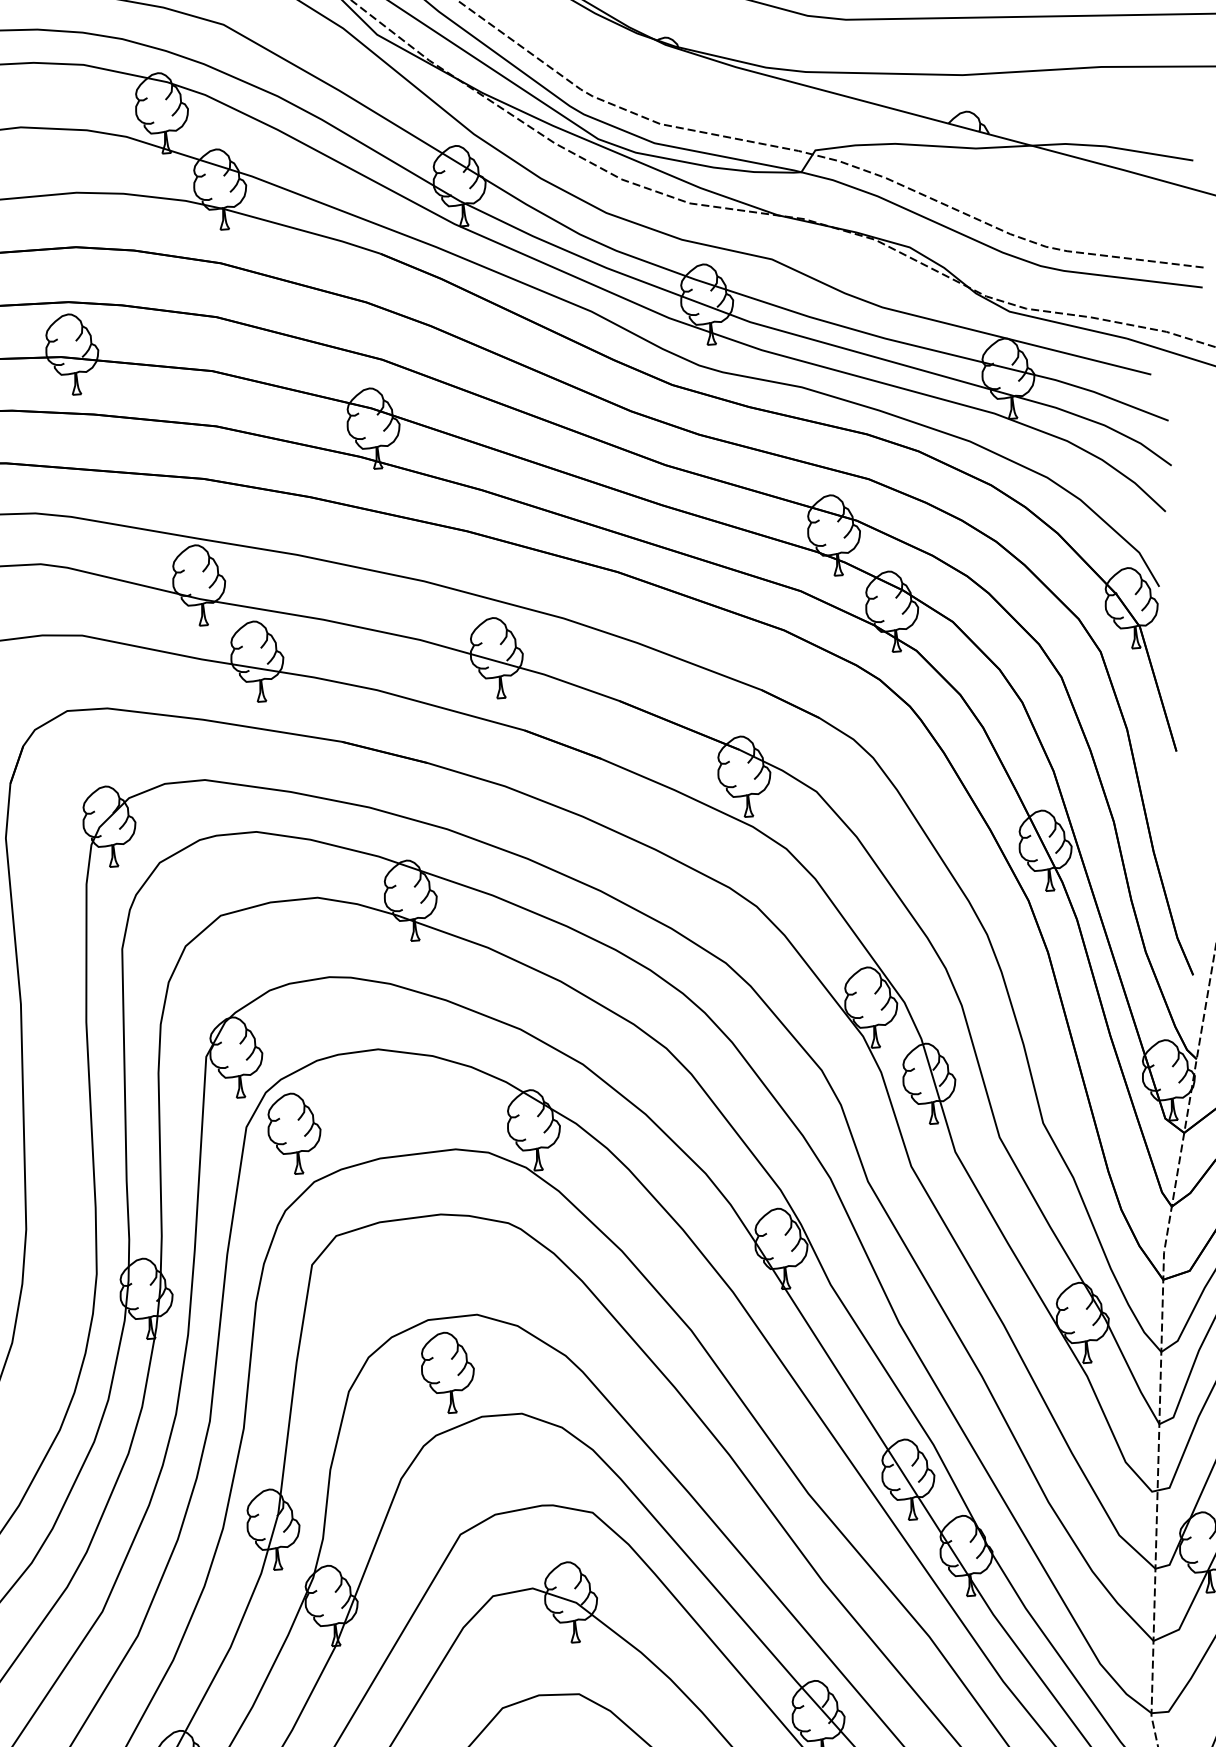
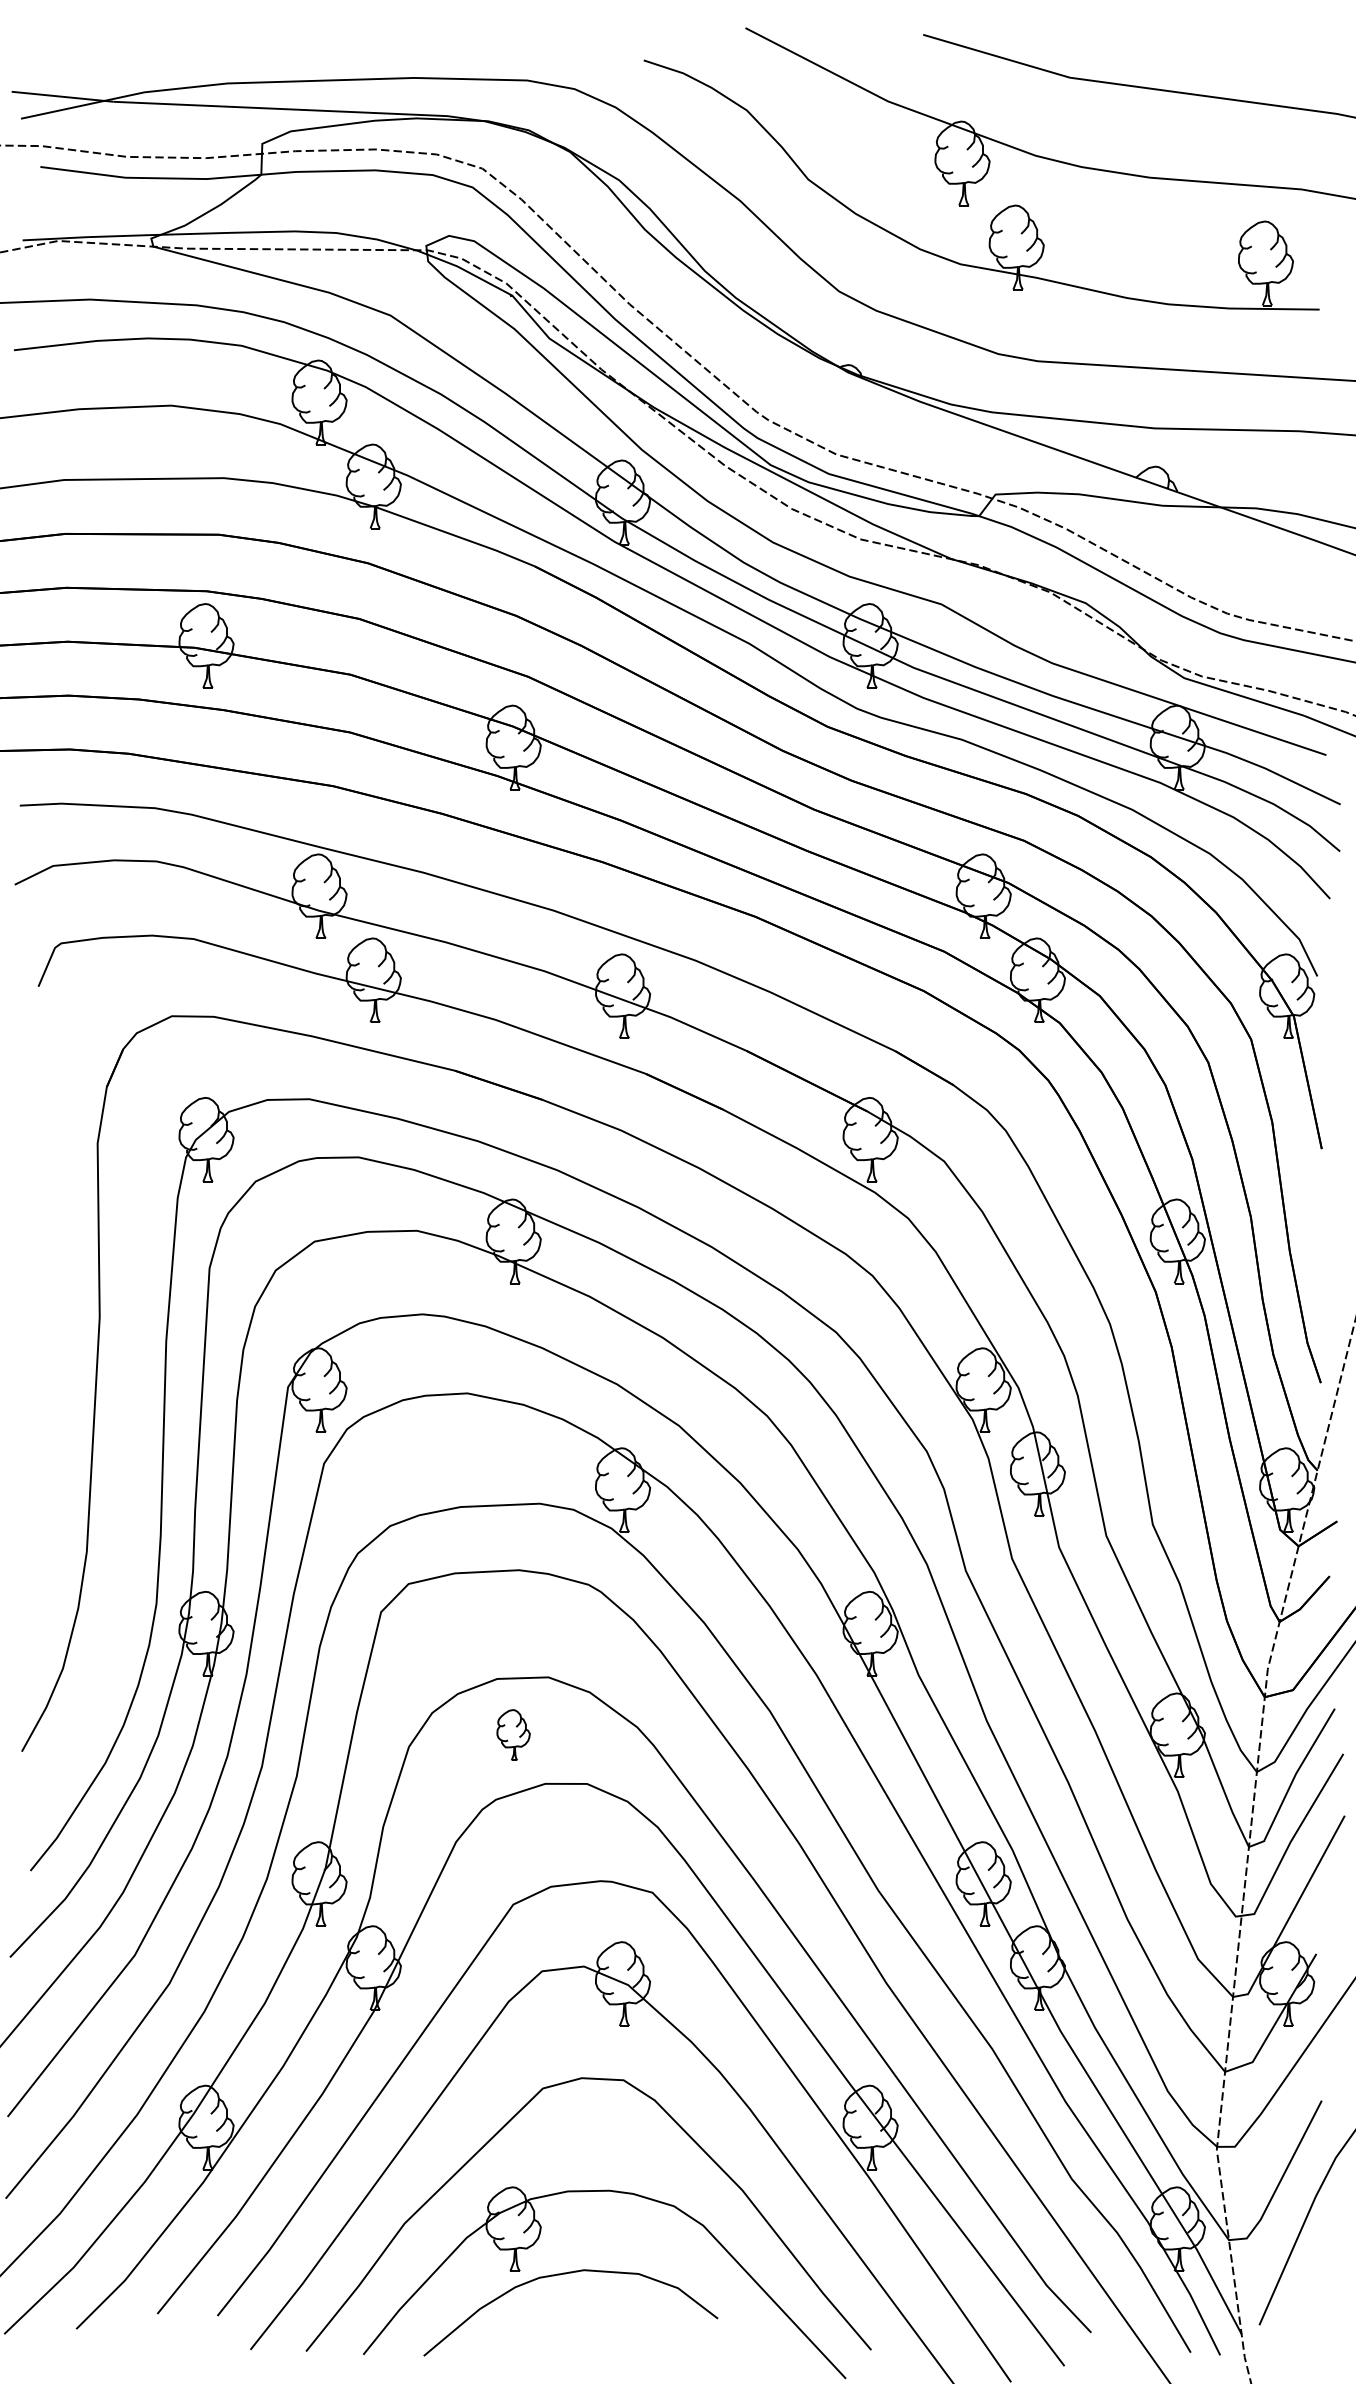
part: (294, 1132) -> (373, 1473), removed
part: (447, 1371) -> (513, 1734), size x0.6

